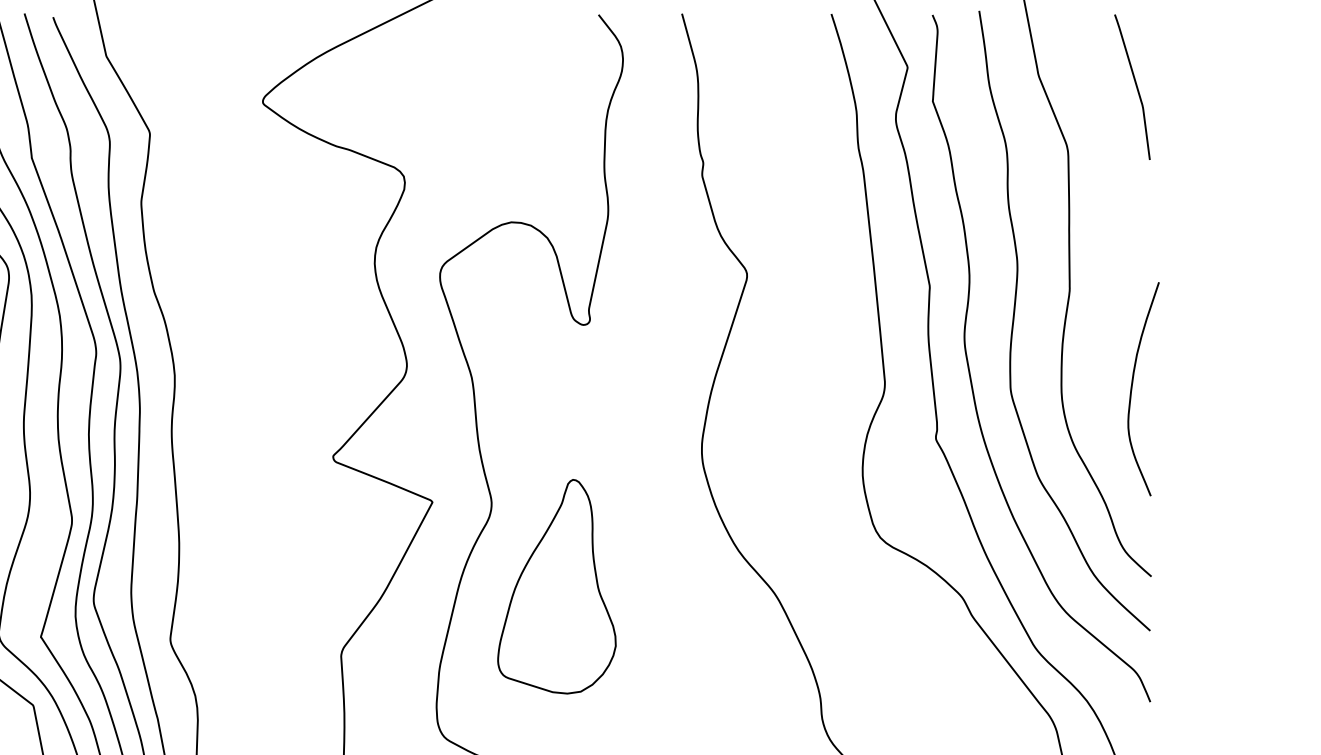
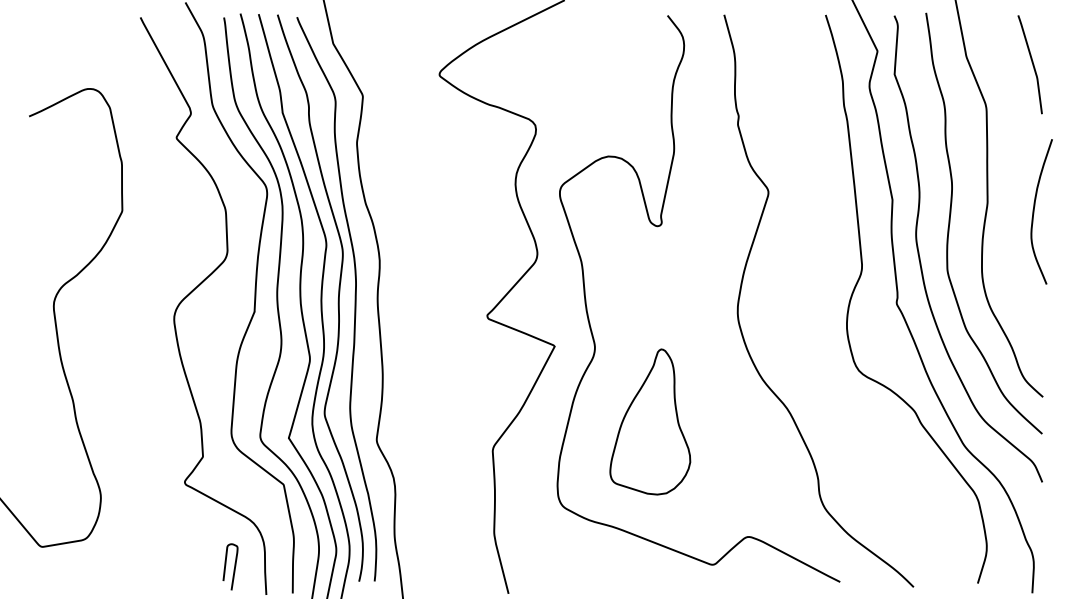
curve: (1132, 388) -> (1034, 211), moved
part: (557, 585) -> (650, 421), moved

